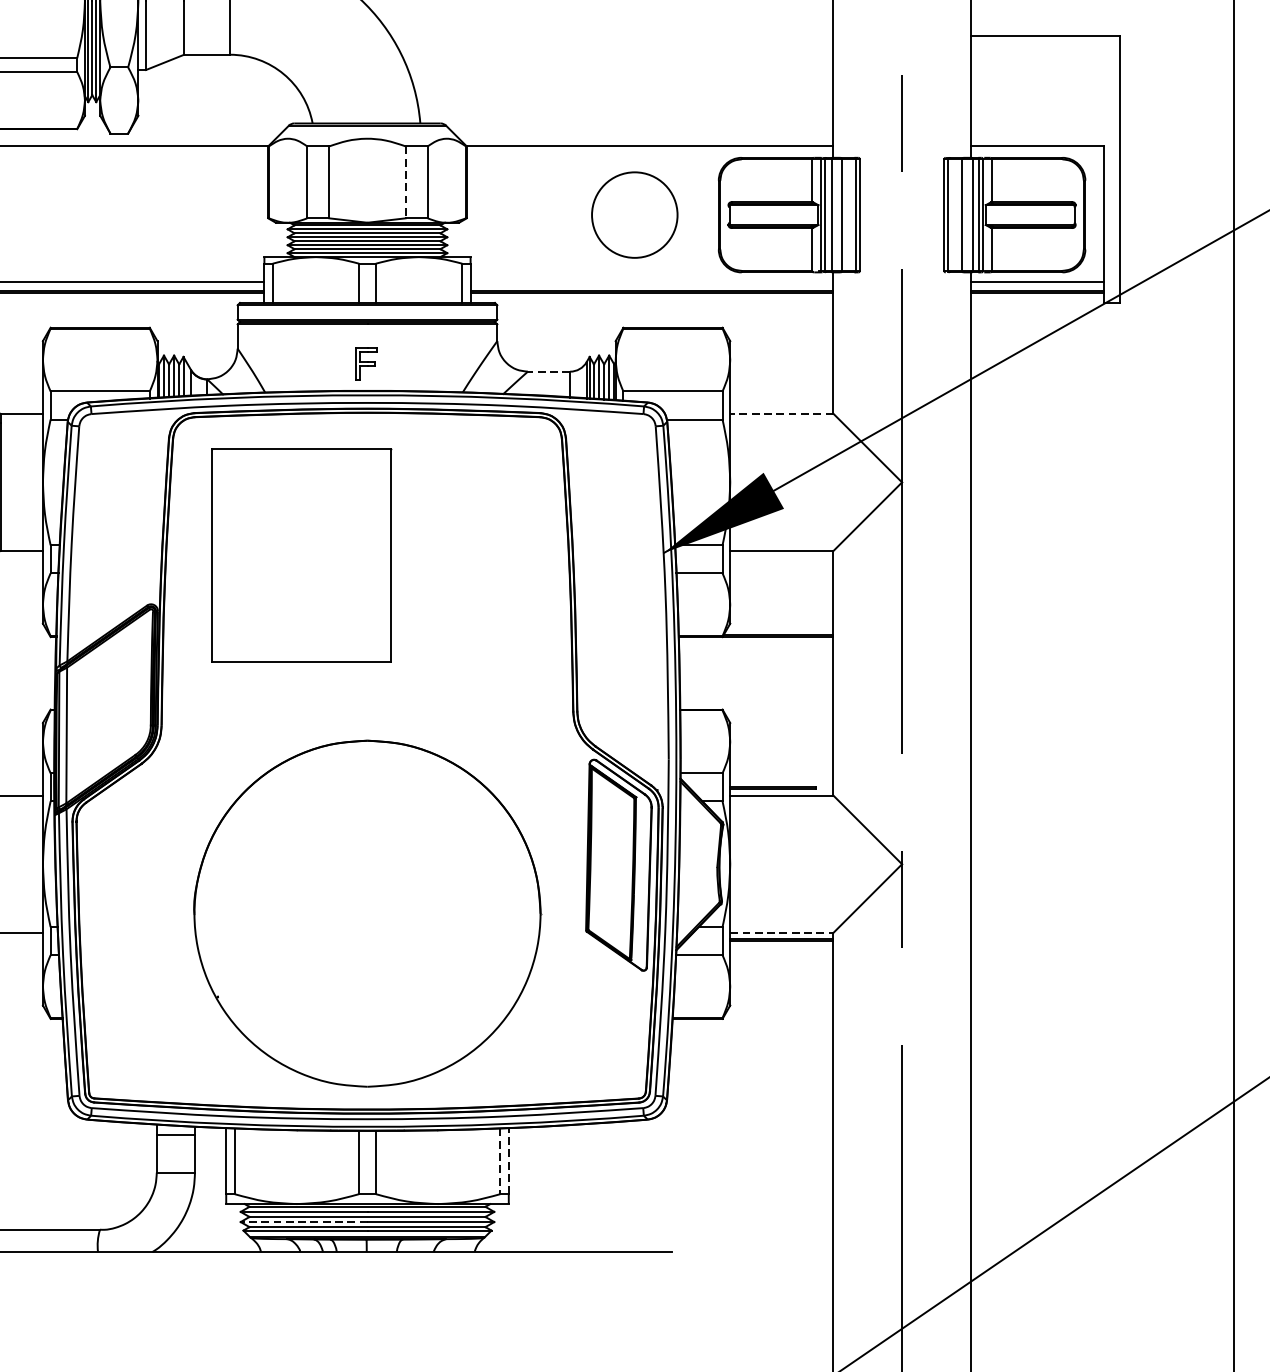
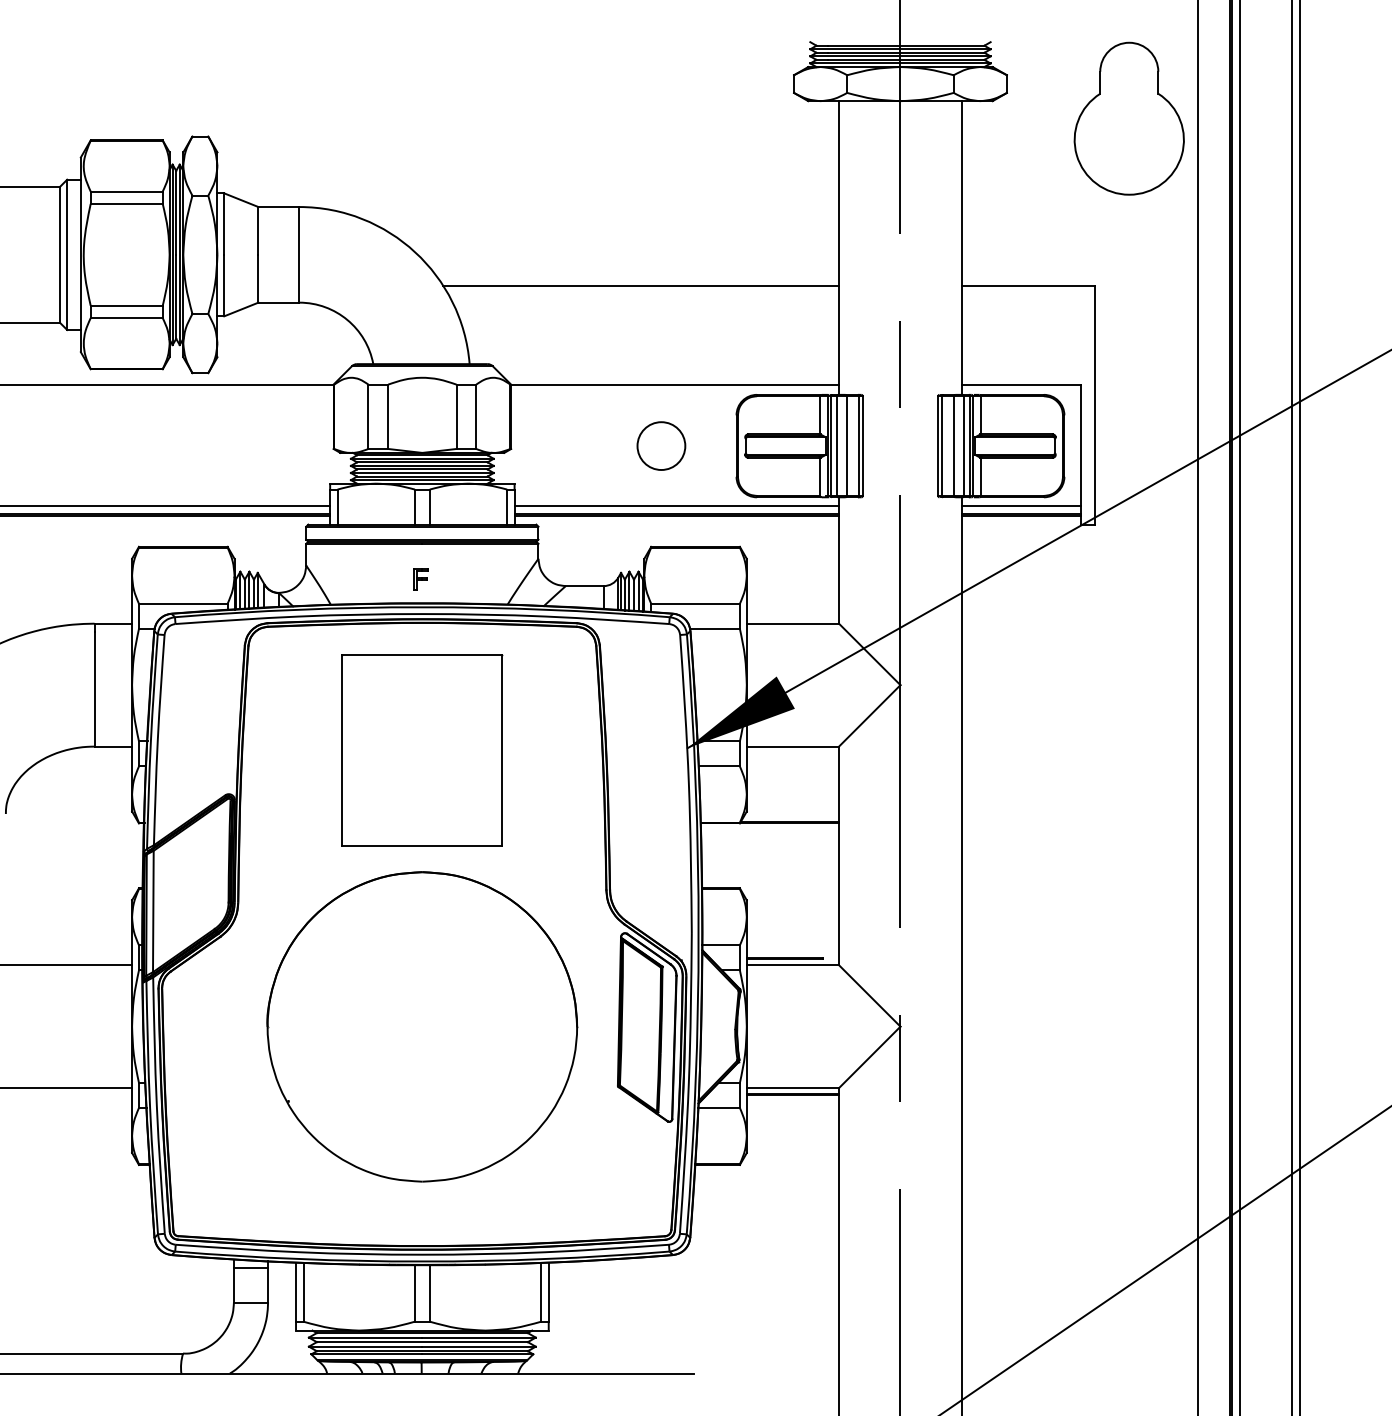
line: (612, 35) -> (641, 285), added
line: (405, 183) -> (456, 417), dashed -> solid
circle: (634, 215) -> (661, 446), size x0.62
line: (651, 282) -> (676, 506), added
part: (365, 364) -> (420, 579), size x0.71
line: (548, 372) -> (584, 586), dashed -> solid
line: (781, 413) -> (792, 623), dashed -> solid
part: (301, 555) -> (422, 750), moved
part: (367, 913) -> (422, 1026), moved
line: (782, 933) -> (793, 1088), dashed -> solid
line: (500, 1161) -> (541, 1292), dashed -> solid
line: (508, 1161) -> (548, 1292), dashed -> solid
line: (303, 1221) -> (365, 1346), dashed -> solid

